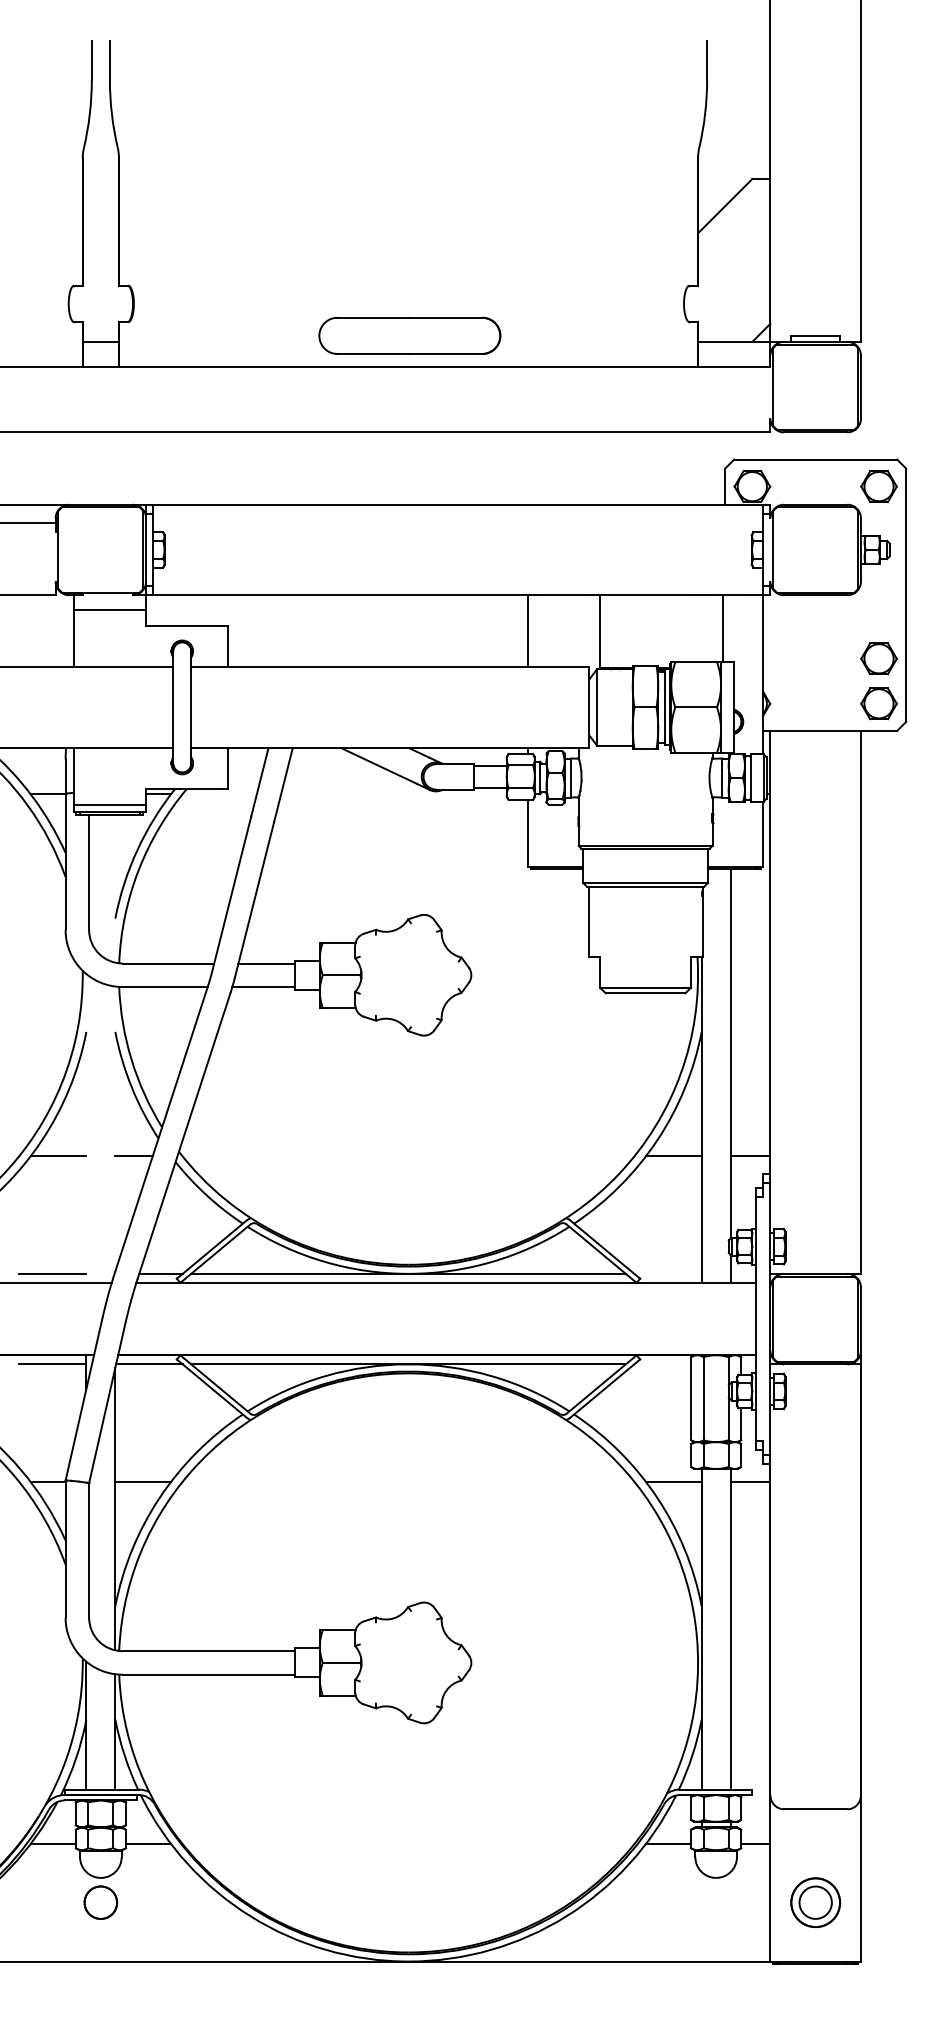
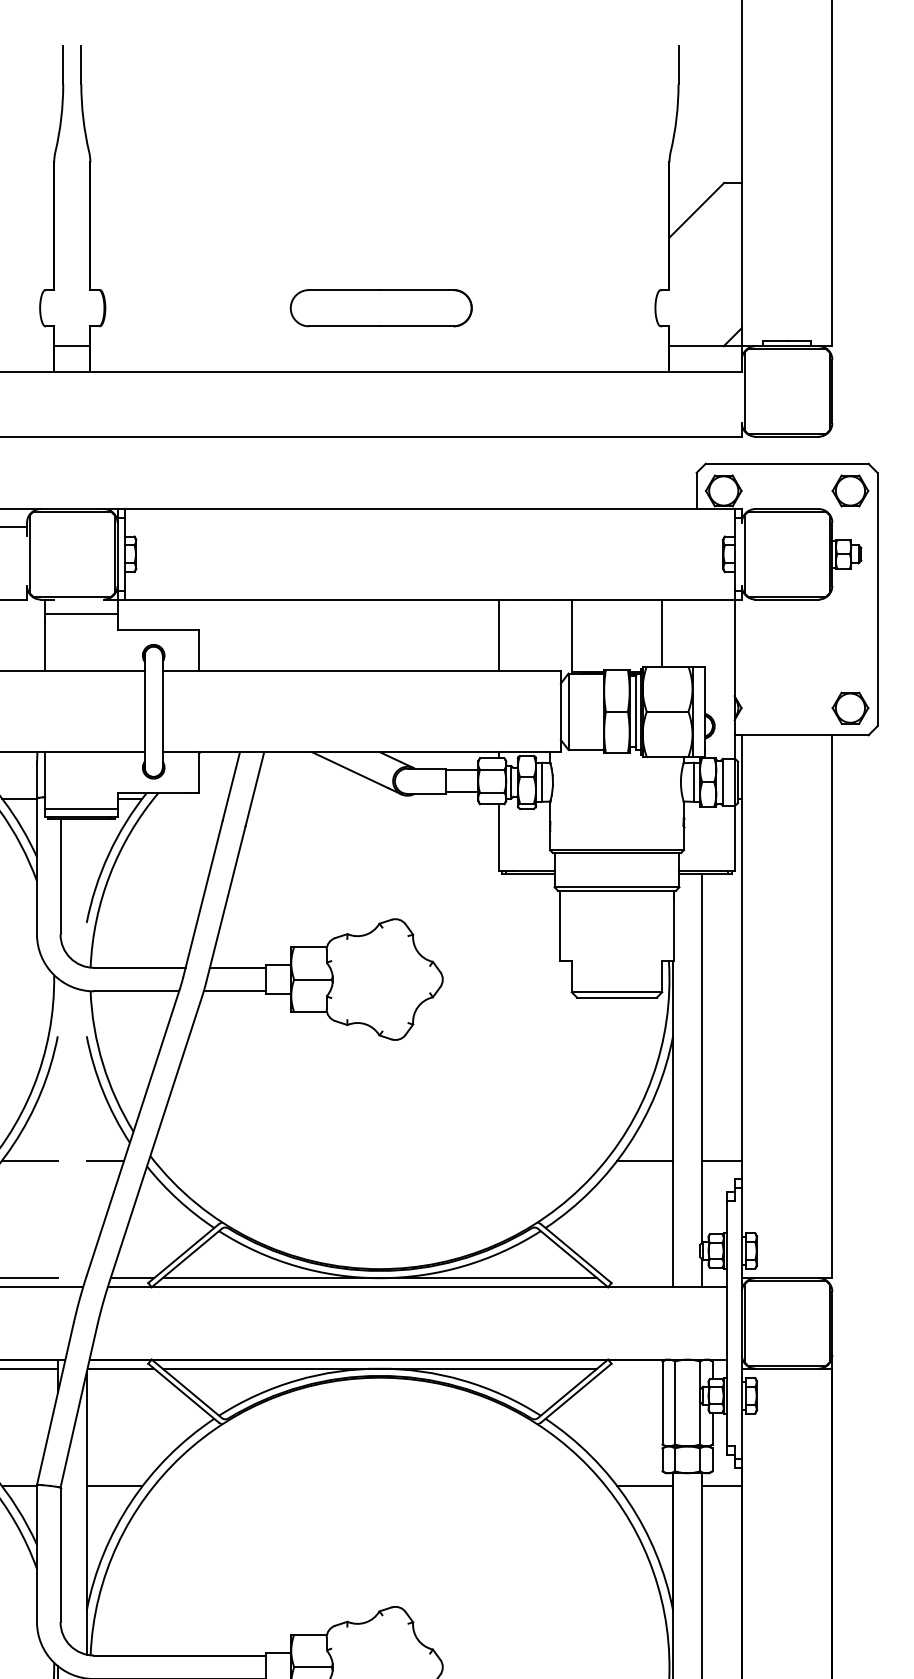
part: (409, 335) -> (380, 307), moved
line: (722, 628) -> (661, 632), moved
part: (878, 658) -> (849, 662), removed

